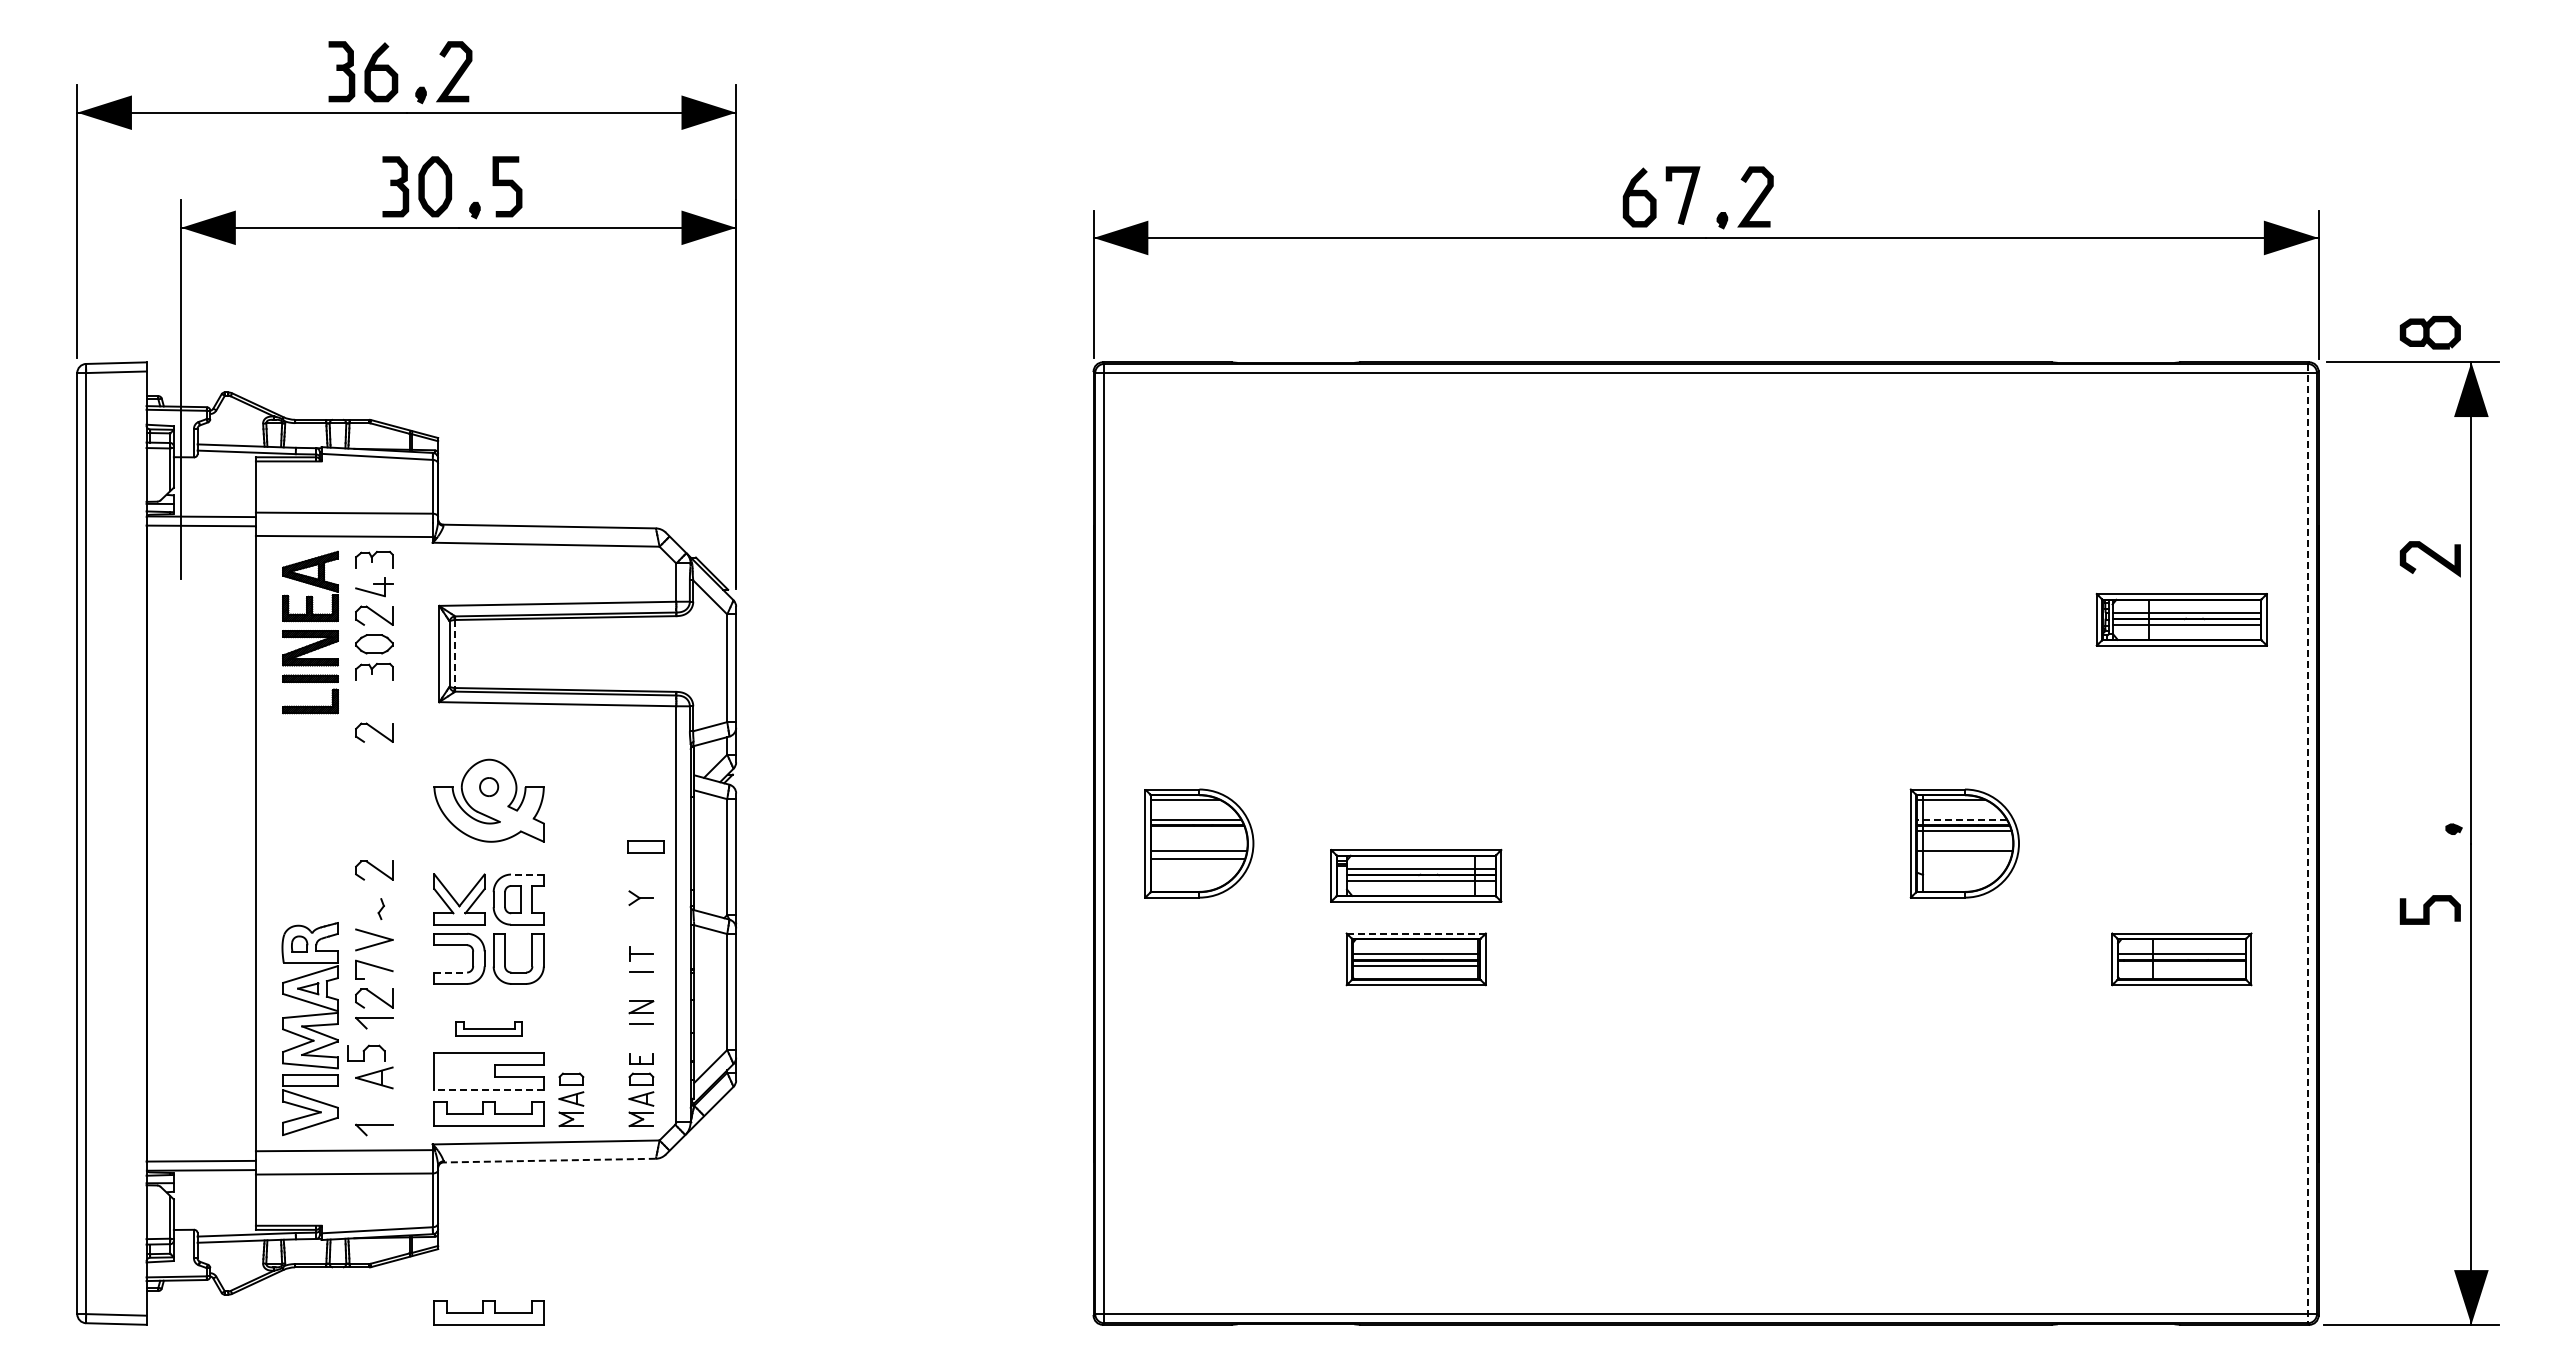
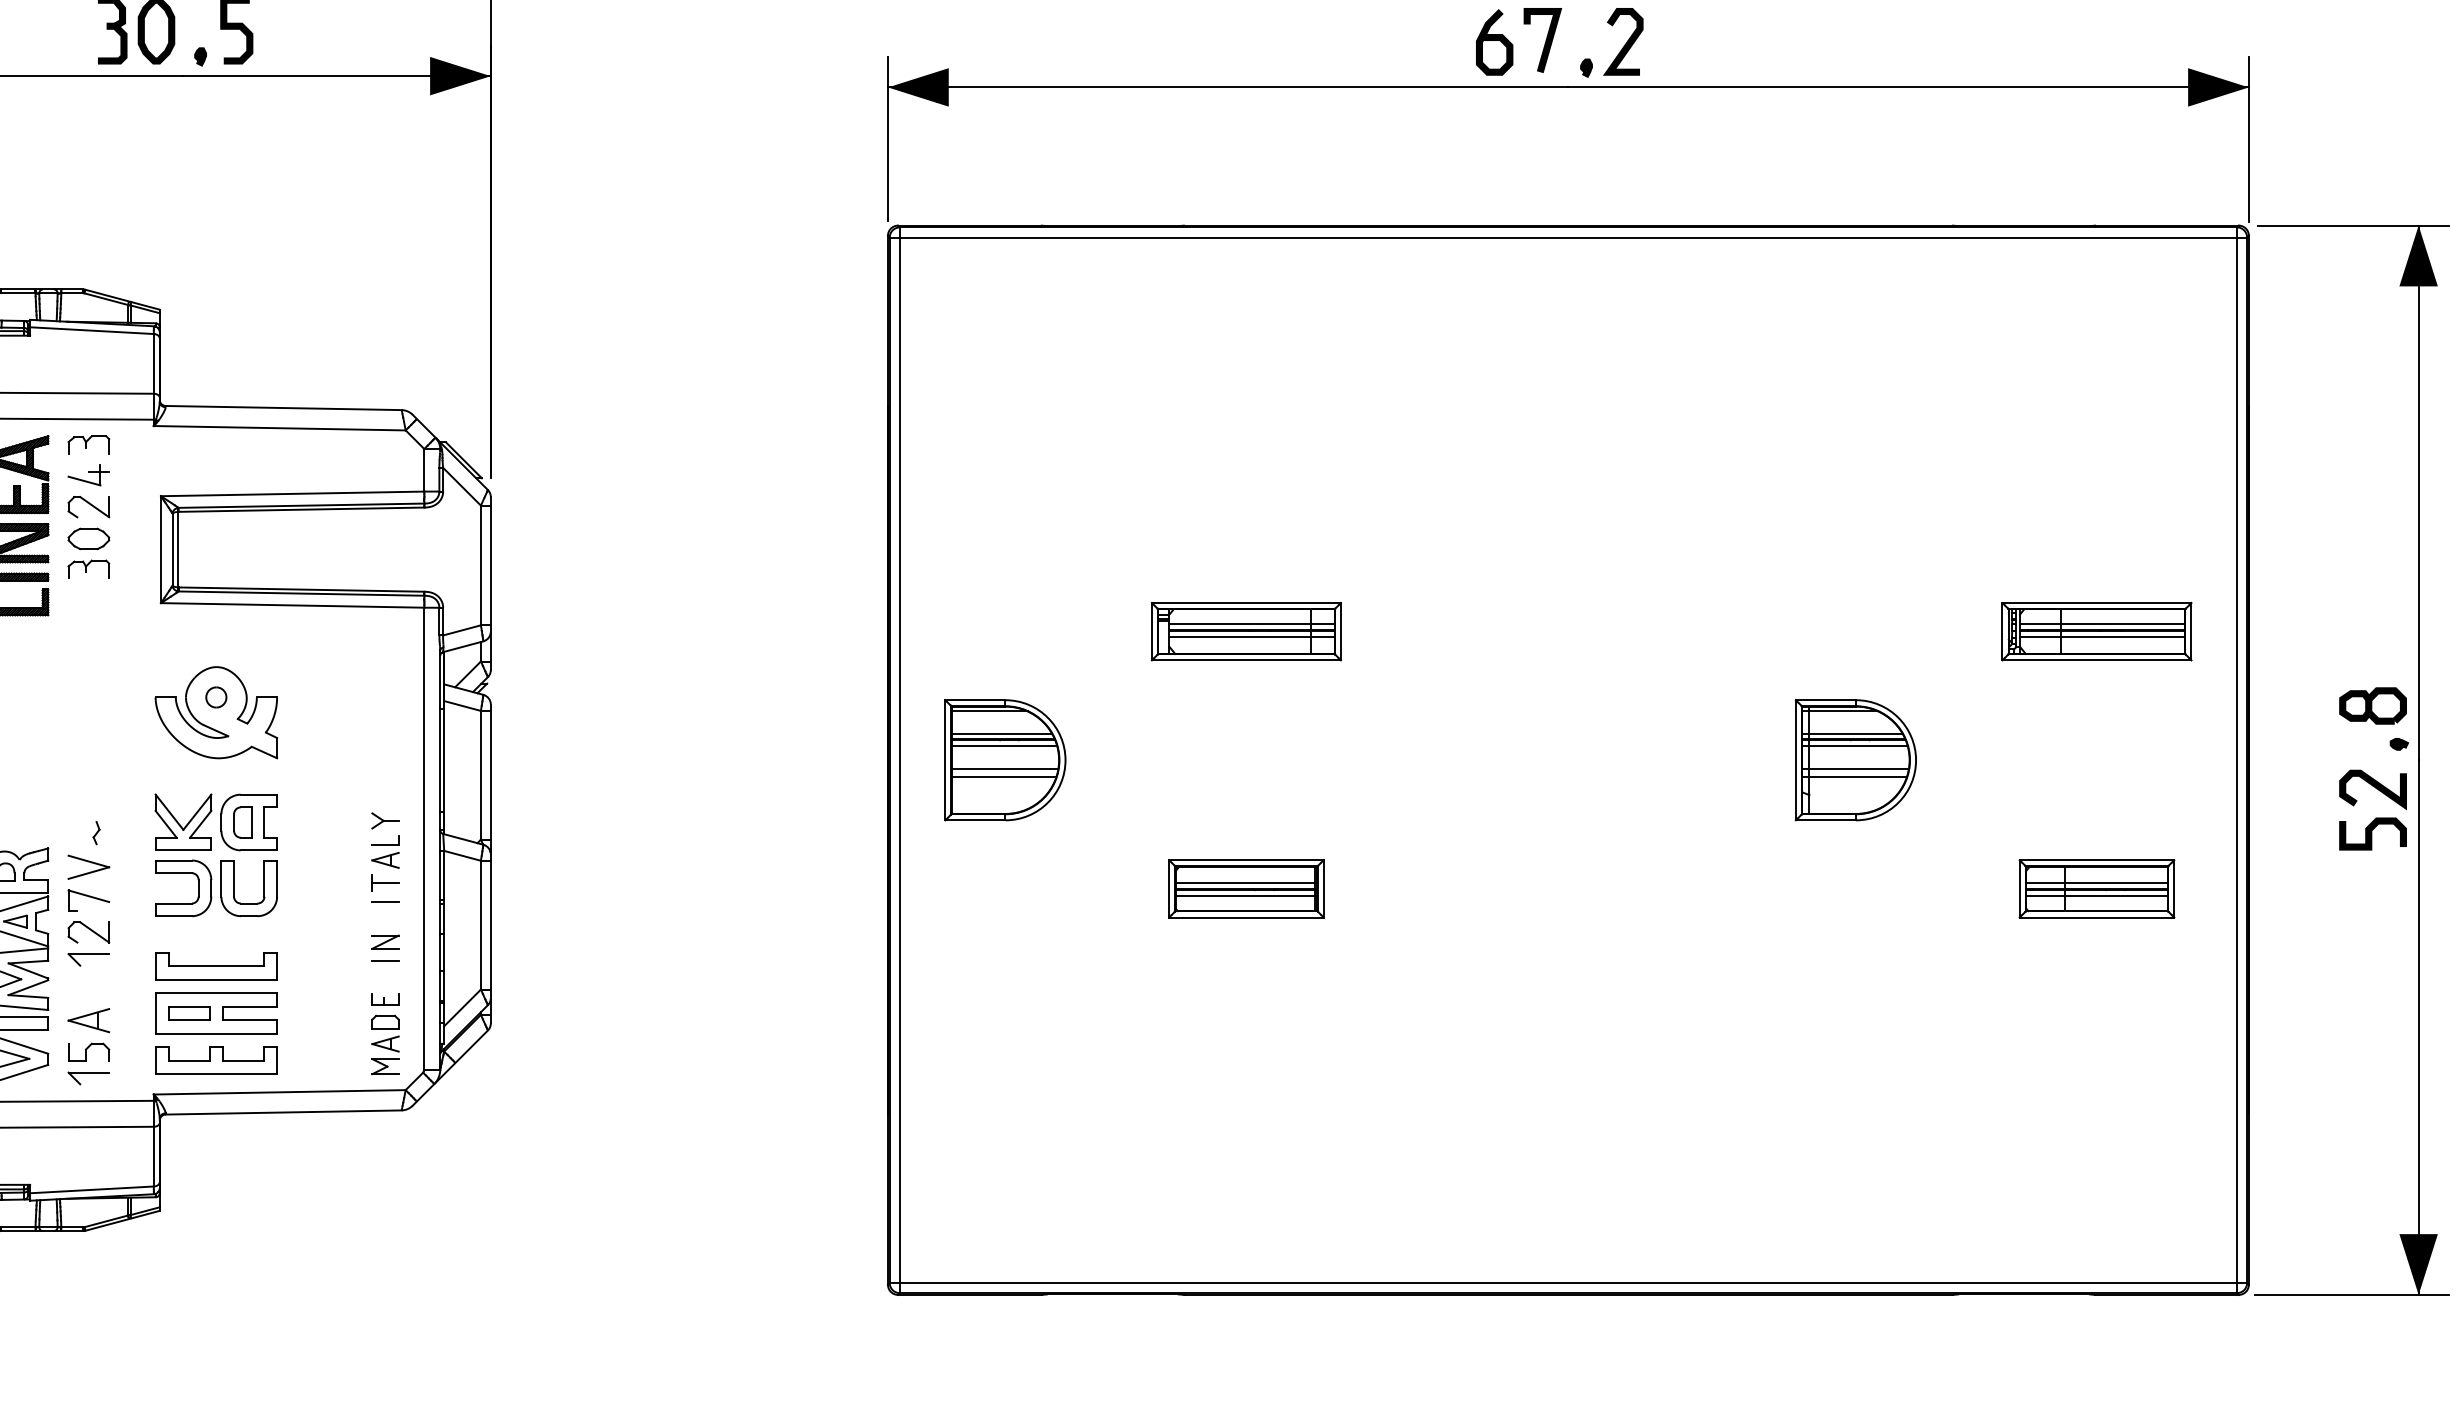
part: (2429, 332) -> (2372, 705), moved
curve: (2431, 557) -> (2374, 787), moved
part: (2181, 619) -> (2096, 631), moved
line: (454, 654) -> (177, 550), dashed -> solid
part: (374, 732) -> (89, 636), removed
line: (1961, 819) -> (1852, 733), dashed -> solid
line: (1198, 831) -> (1004, 746), added
line: (2307, 843) -> (2236, 760), dashed -> solid
part: (645, 846) -> (189, 1012), moved
line: (1963, 858) -> (1854, 776), added
part: (374, 870) -> (89, 790), removed
line: (526, 874) -> (257, 794), dashed -> solid
part: (1416, 875) -> (1246, 631), moved
part: (641, 926) -> (385, 852), added
line: (1416, 933) -> (1246, 860), dashed -> solid
line: (2181, 965) -> (2096, 895), added
line: (451, 972) -> (174, 903), dashed -> solid
part: (488, 1028) -> (215, 965), size x1.67
part: (366, 1052) -> (89, 1051), moved
line: (489, 1089) -> (216, 1033), dashed -> solid
part: (571, 1099) -> (307, 1044), removed
line: (549, 1160) -> (283, 1112), dashed -> solid
part: (488, 1312) -> (215, 1281), removed

